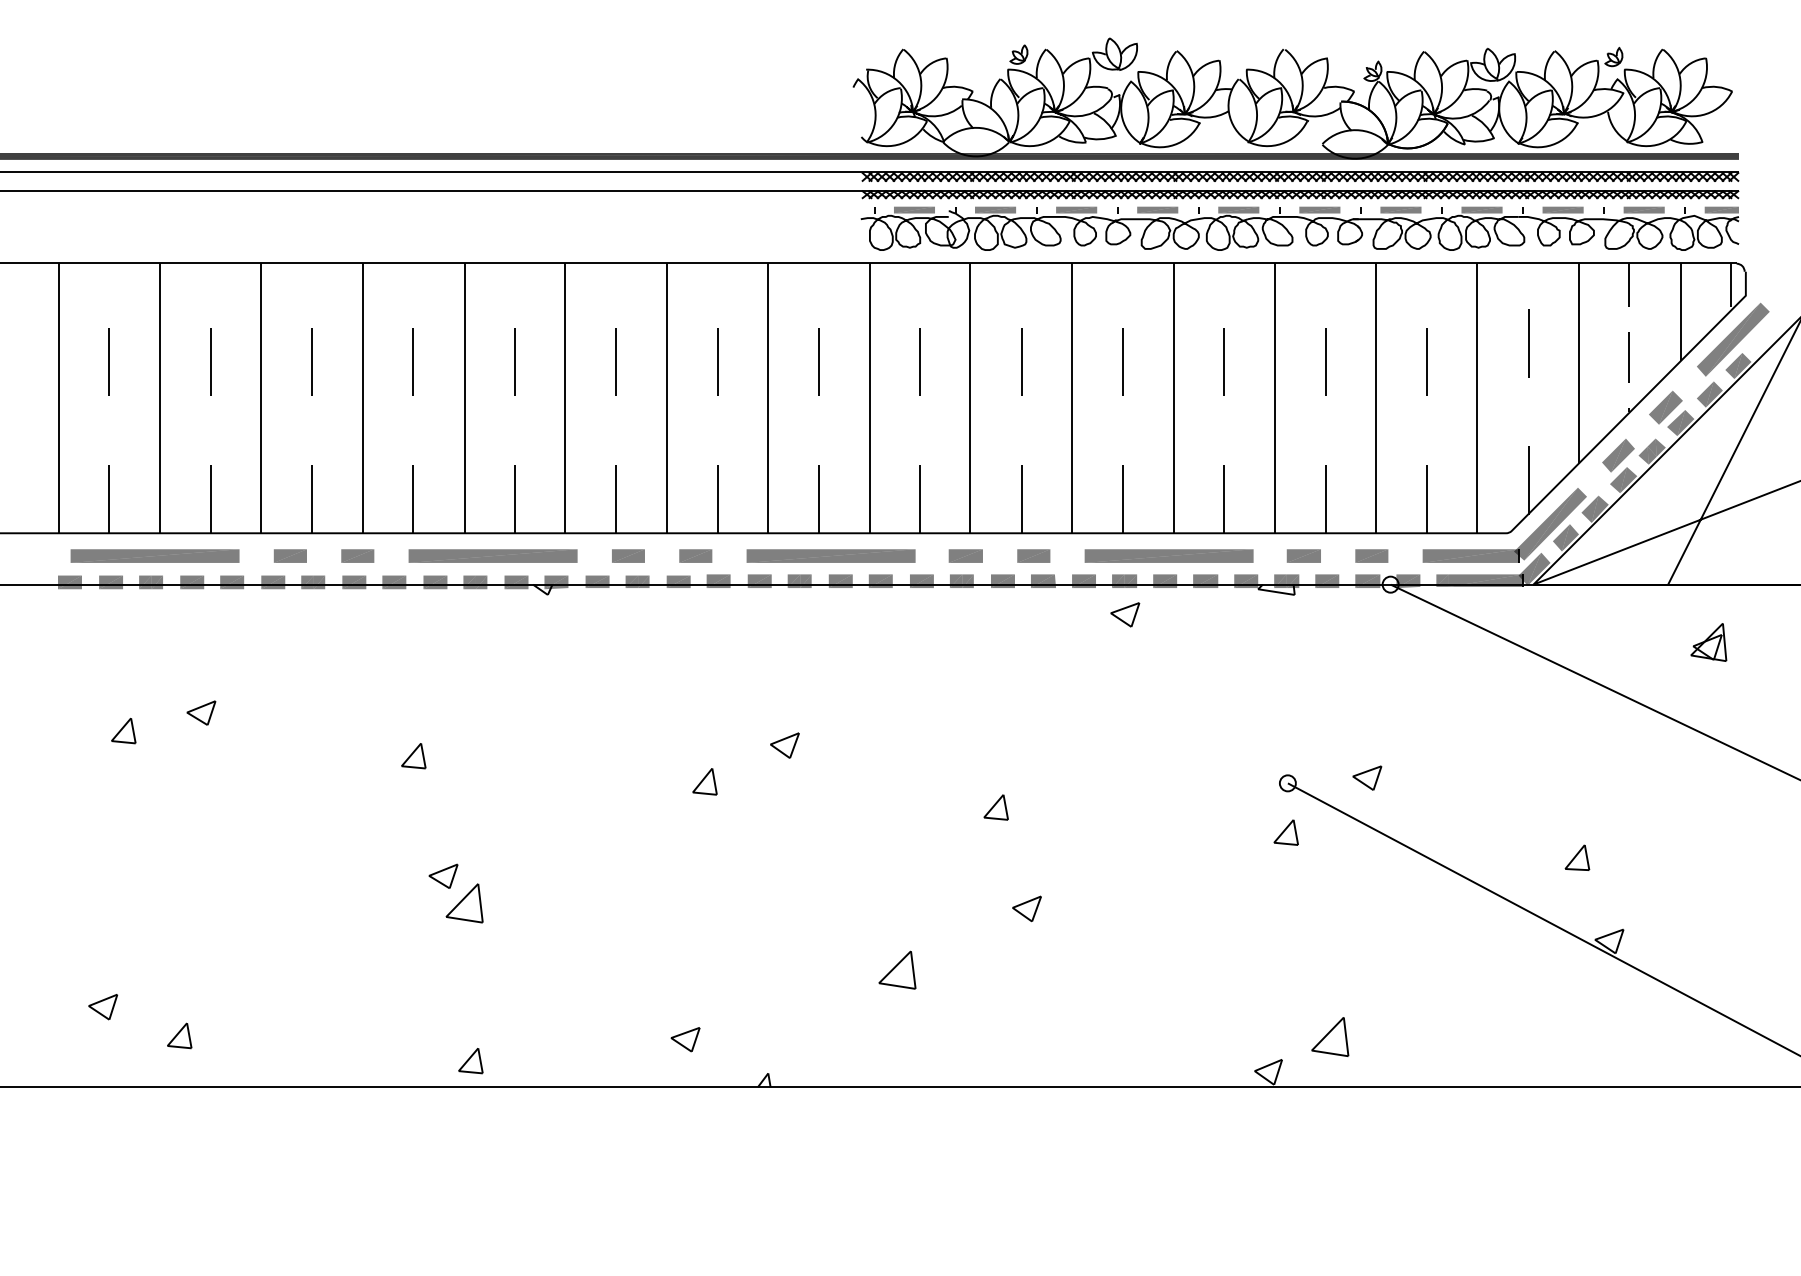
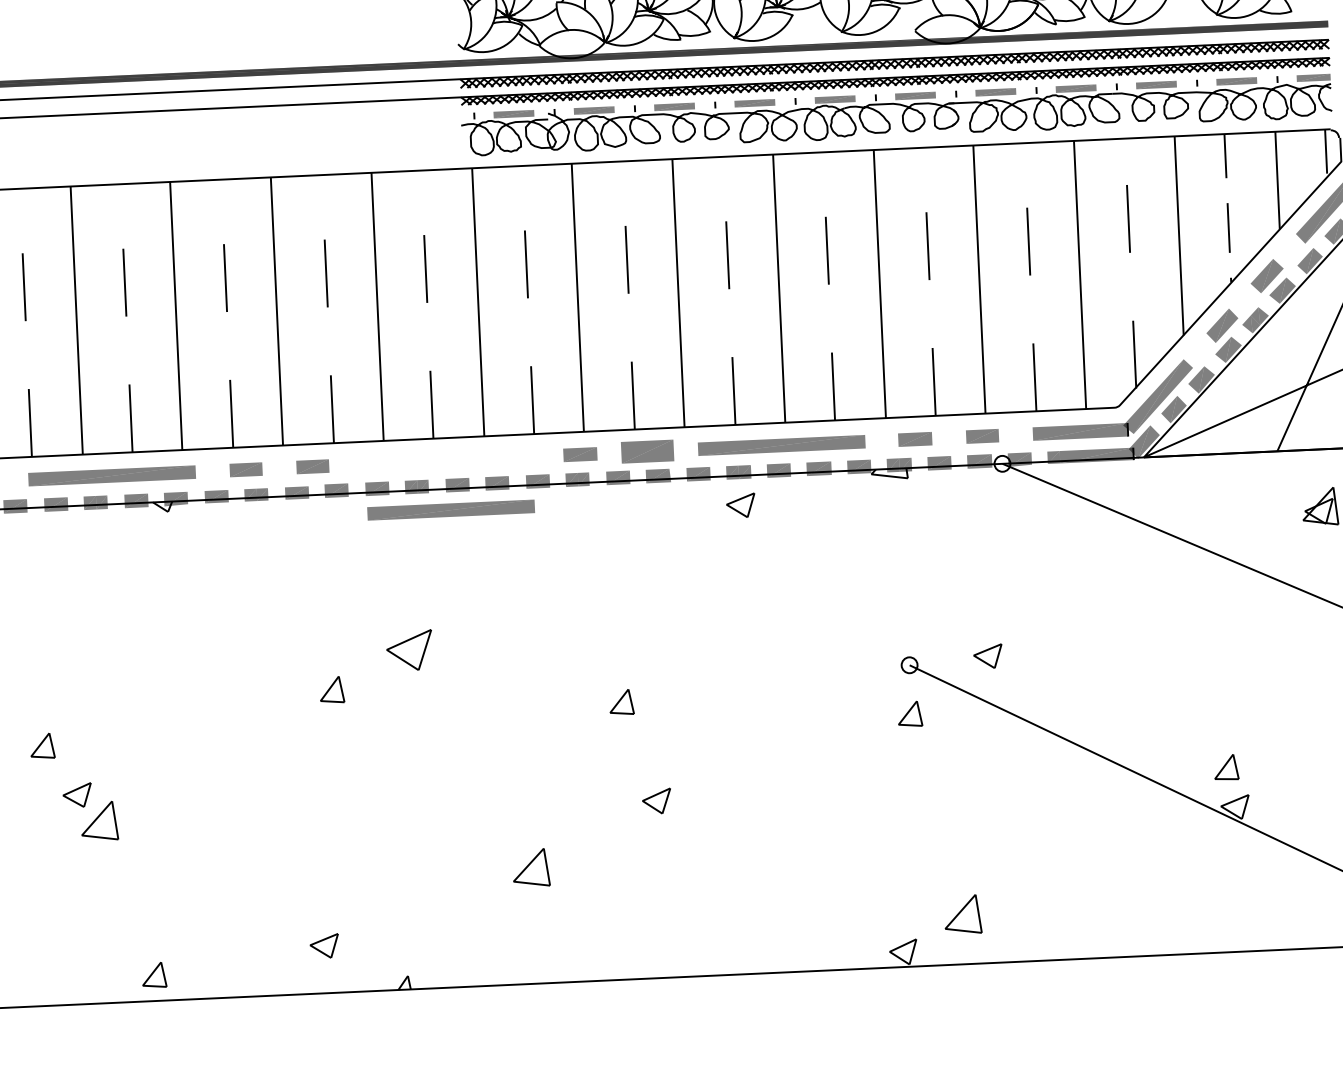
part: (830, 555) -> (450, 509), moved
part: (1033, 555) -> (647, 451), size x1.6
part: (784, 745) -> (409, 650), size x1.6
part: (413, 756) -> (42, 746), moved
part: (1577, 857) -> (1226, 767), moved
part: (470, 1061) -> (154, 975), moved

